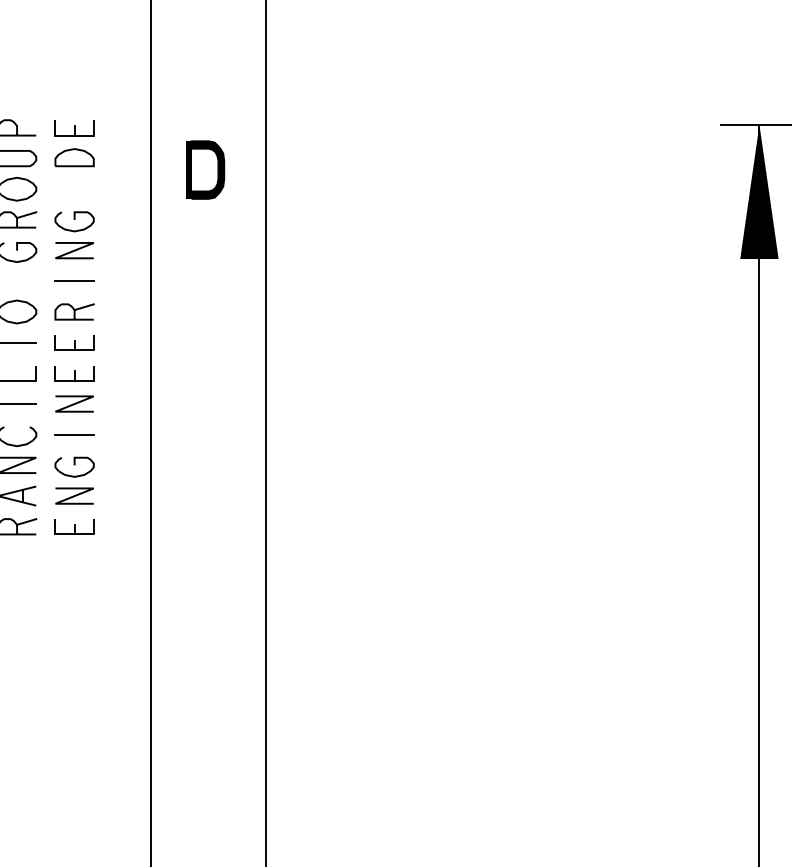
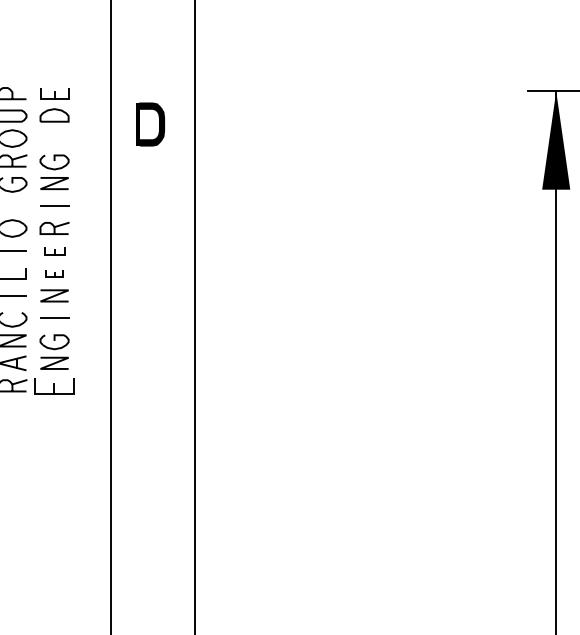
part: (74, 343) -> (54, 251), size x0.7
part: (74, 373) -> (54, 273), size x0.6
part: (74, 526) -> (54, 385), size x1.4

